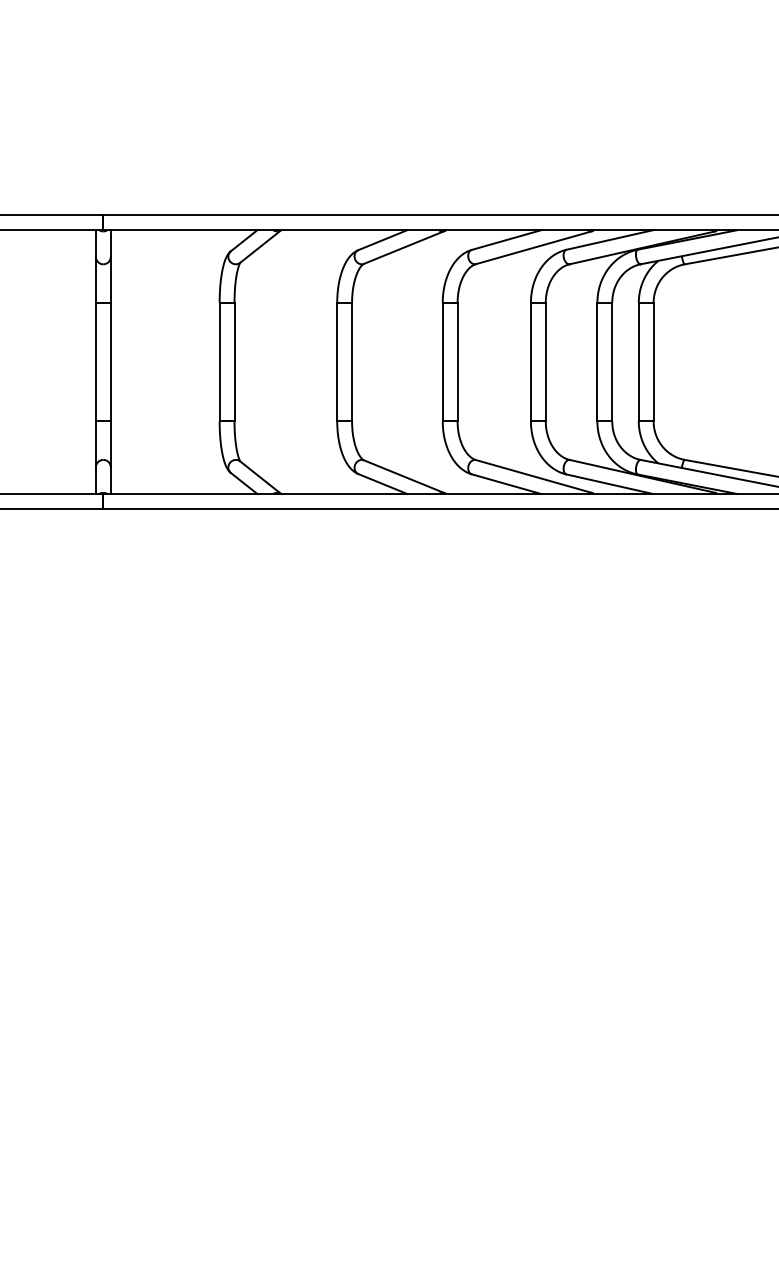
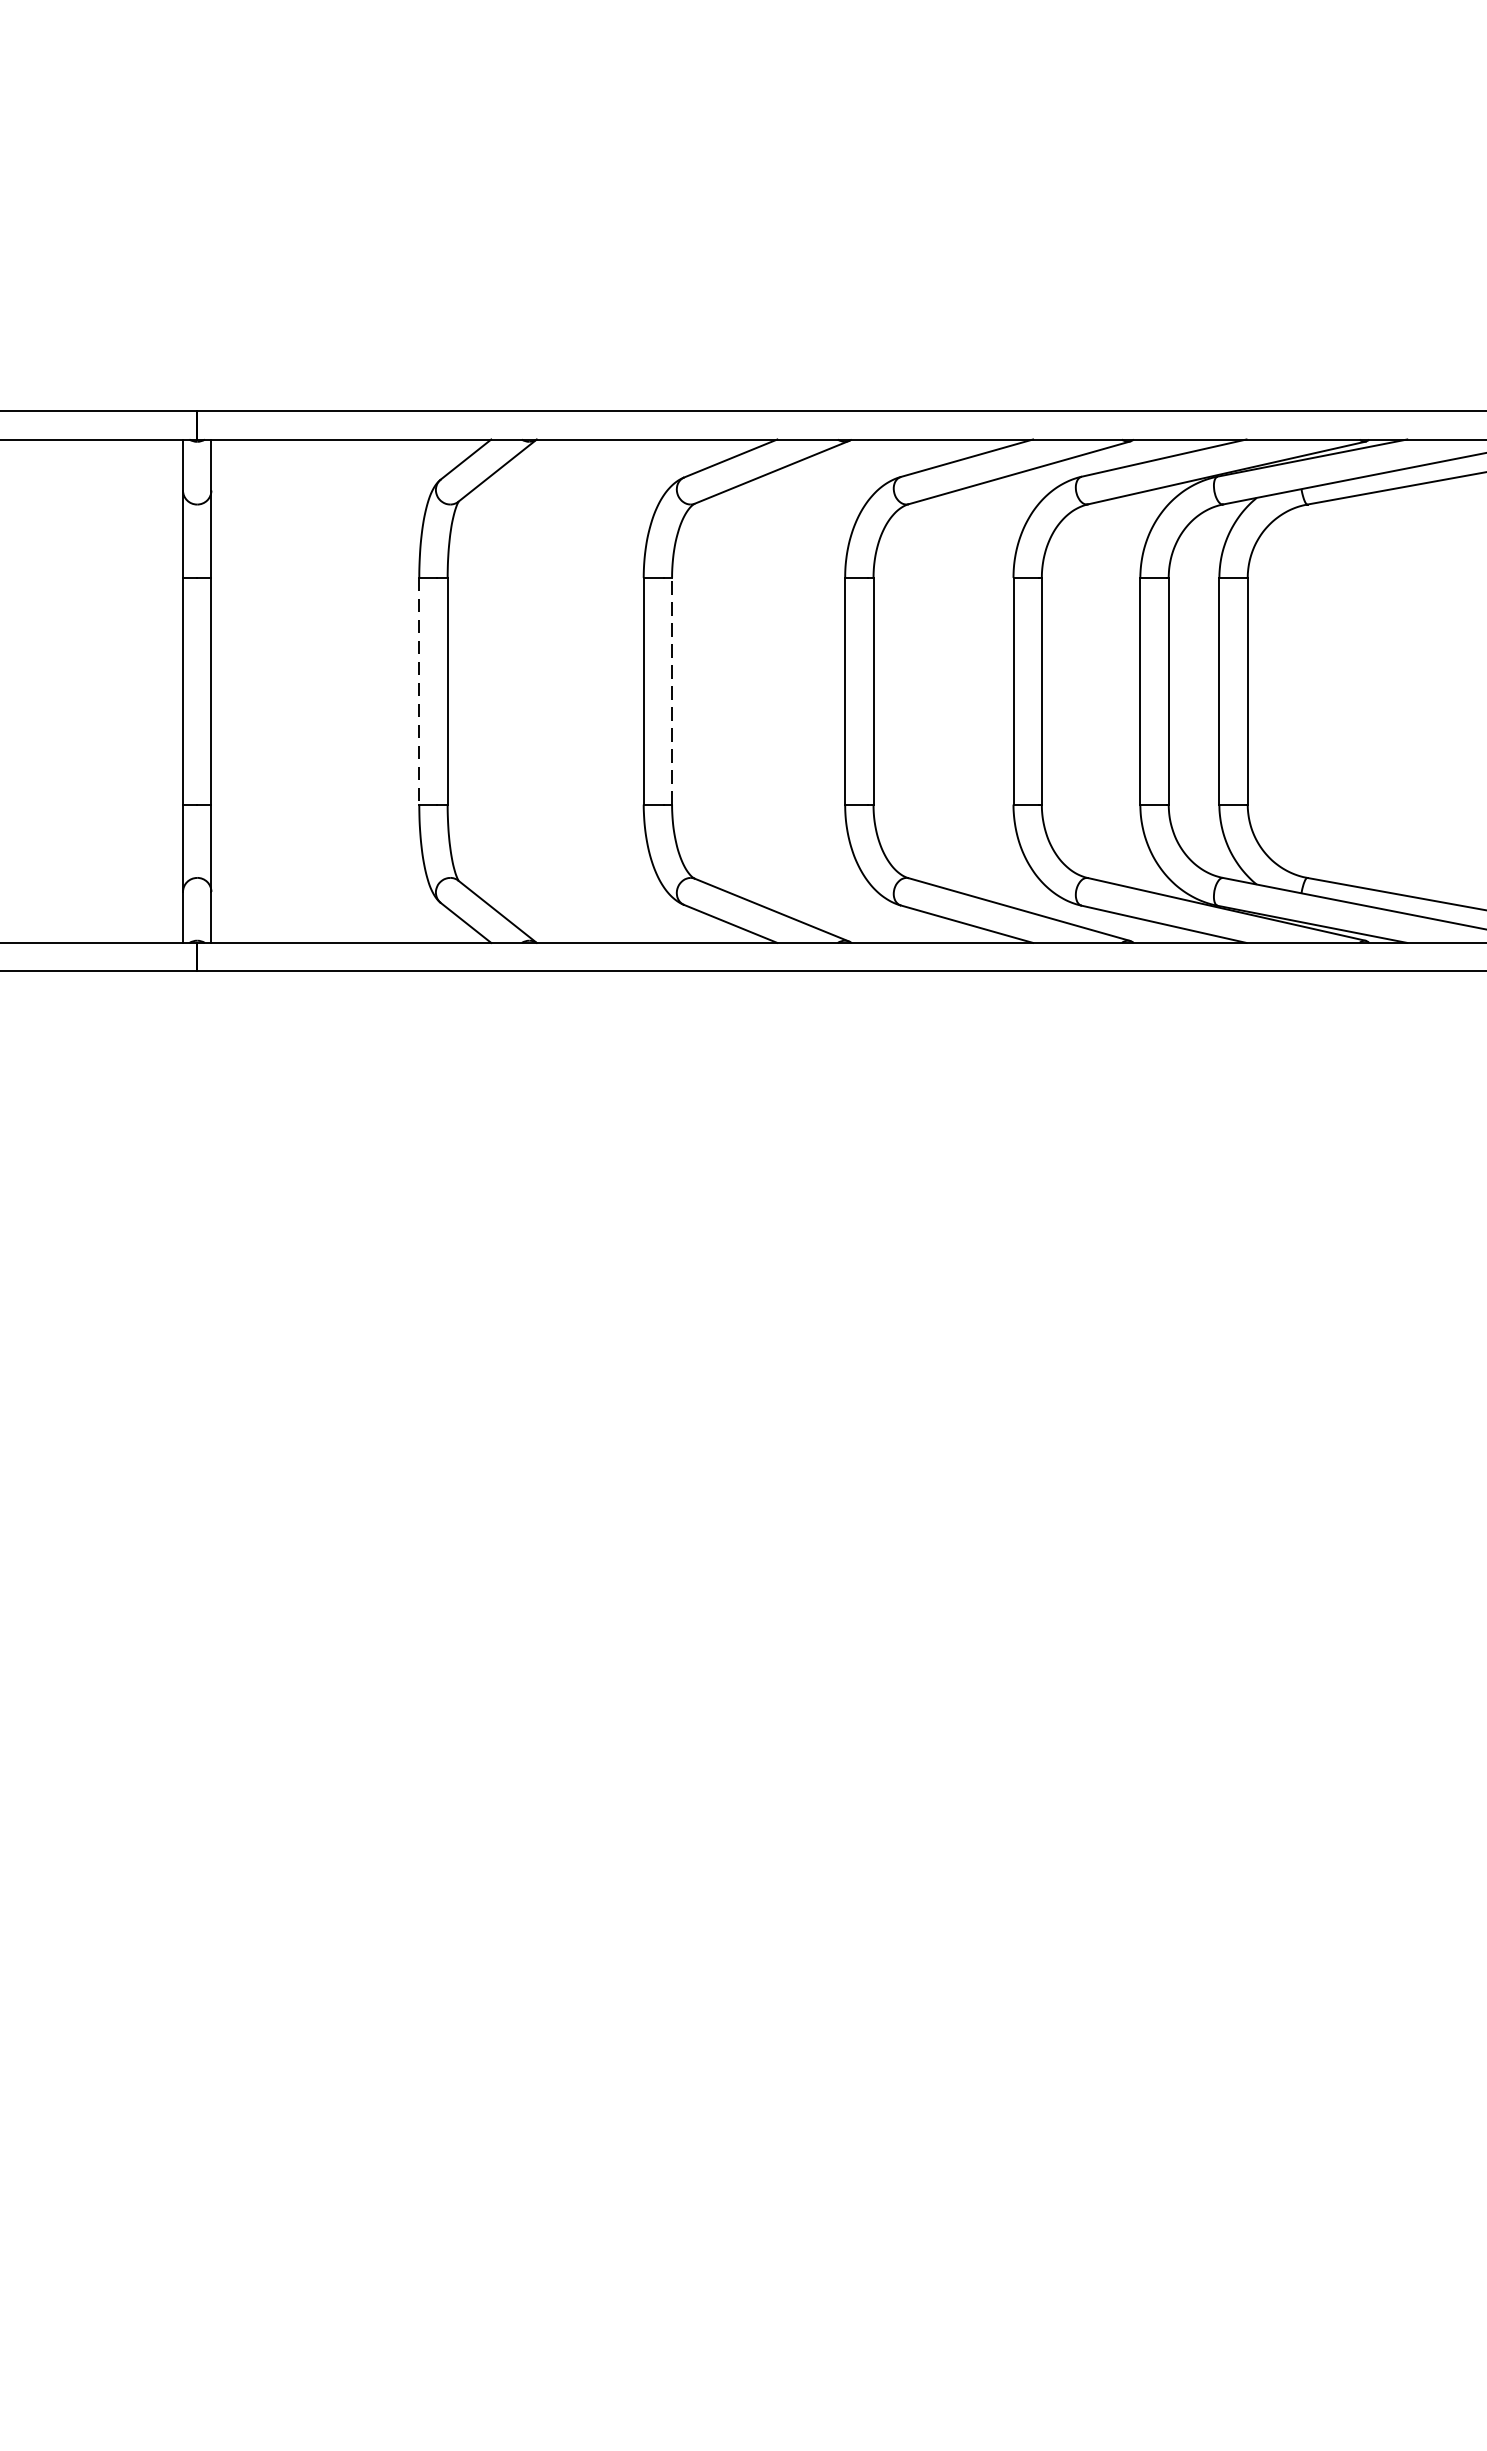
line: (352, 361) -> (672, 690), solid -> dashed
line: (219, 362) -> (418, 691), solid -> dashed

